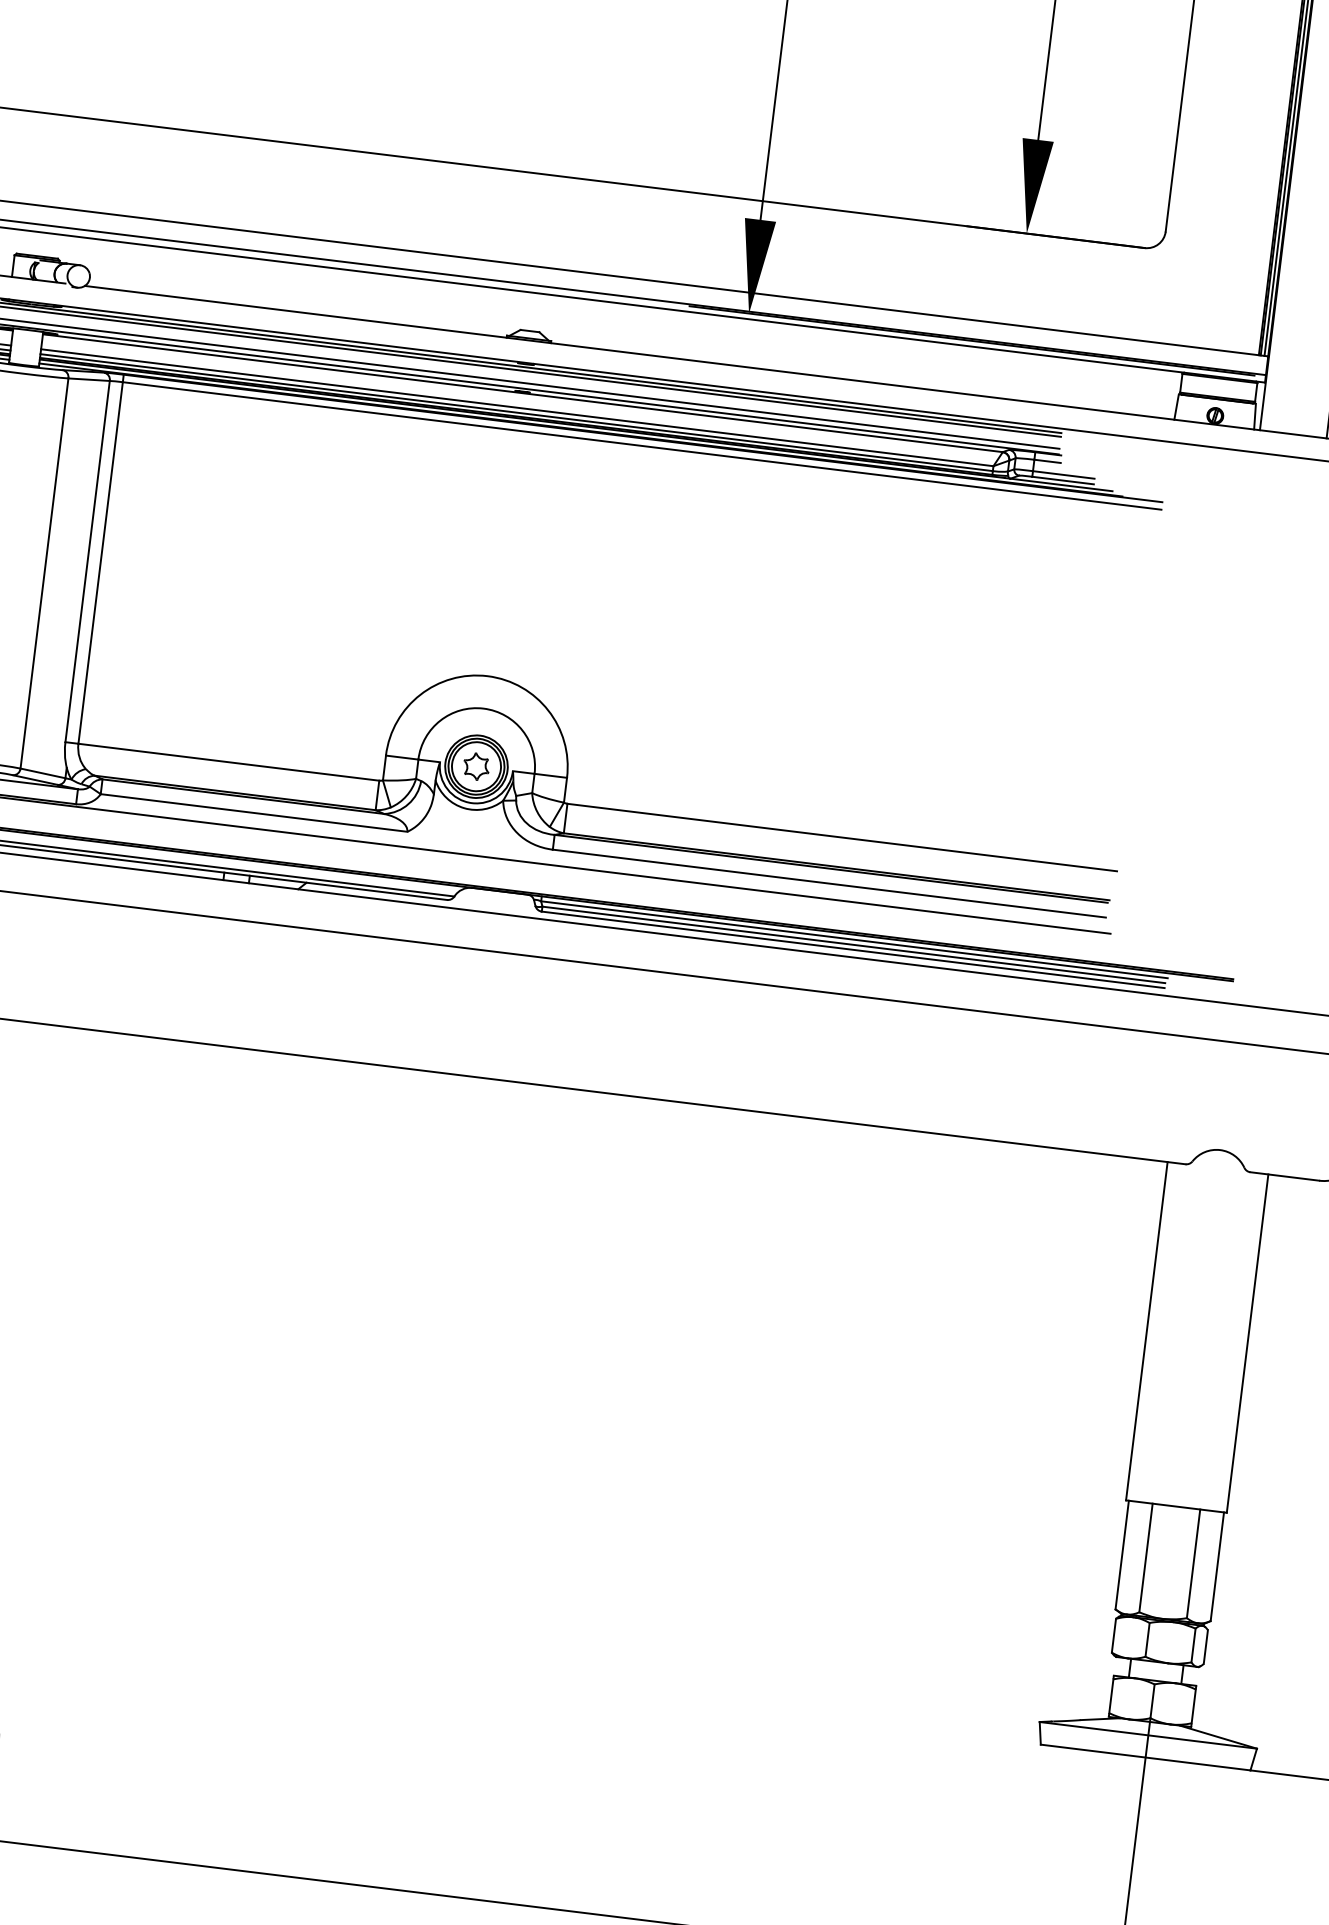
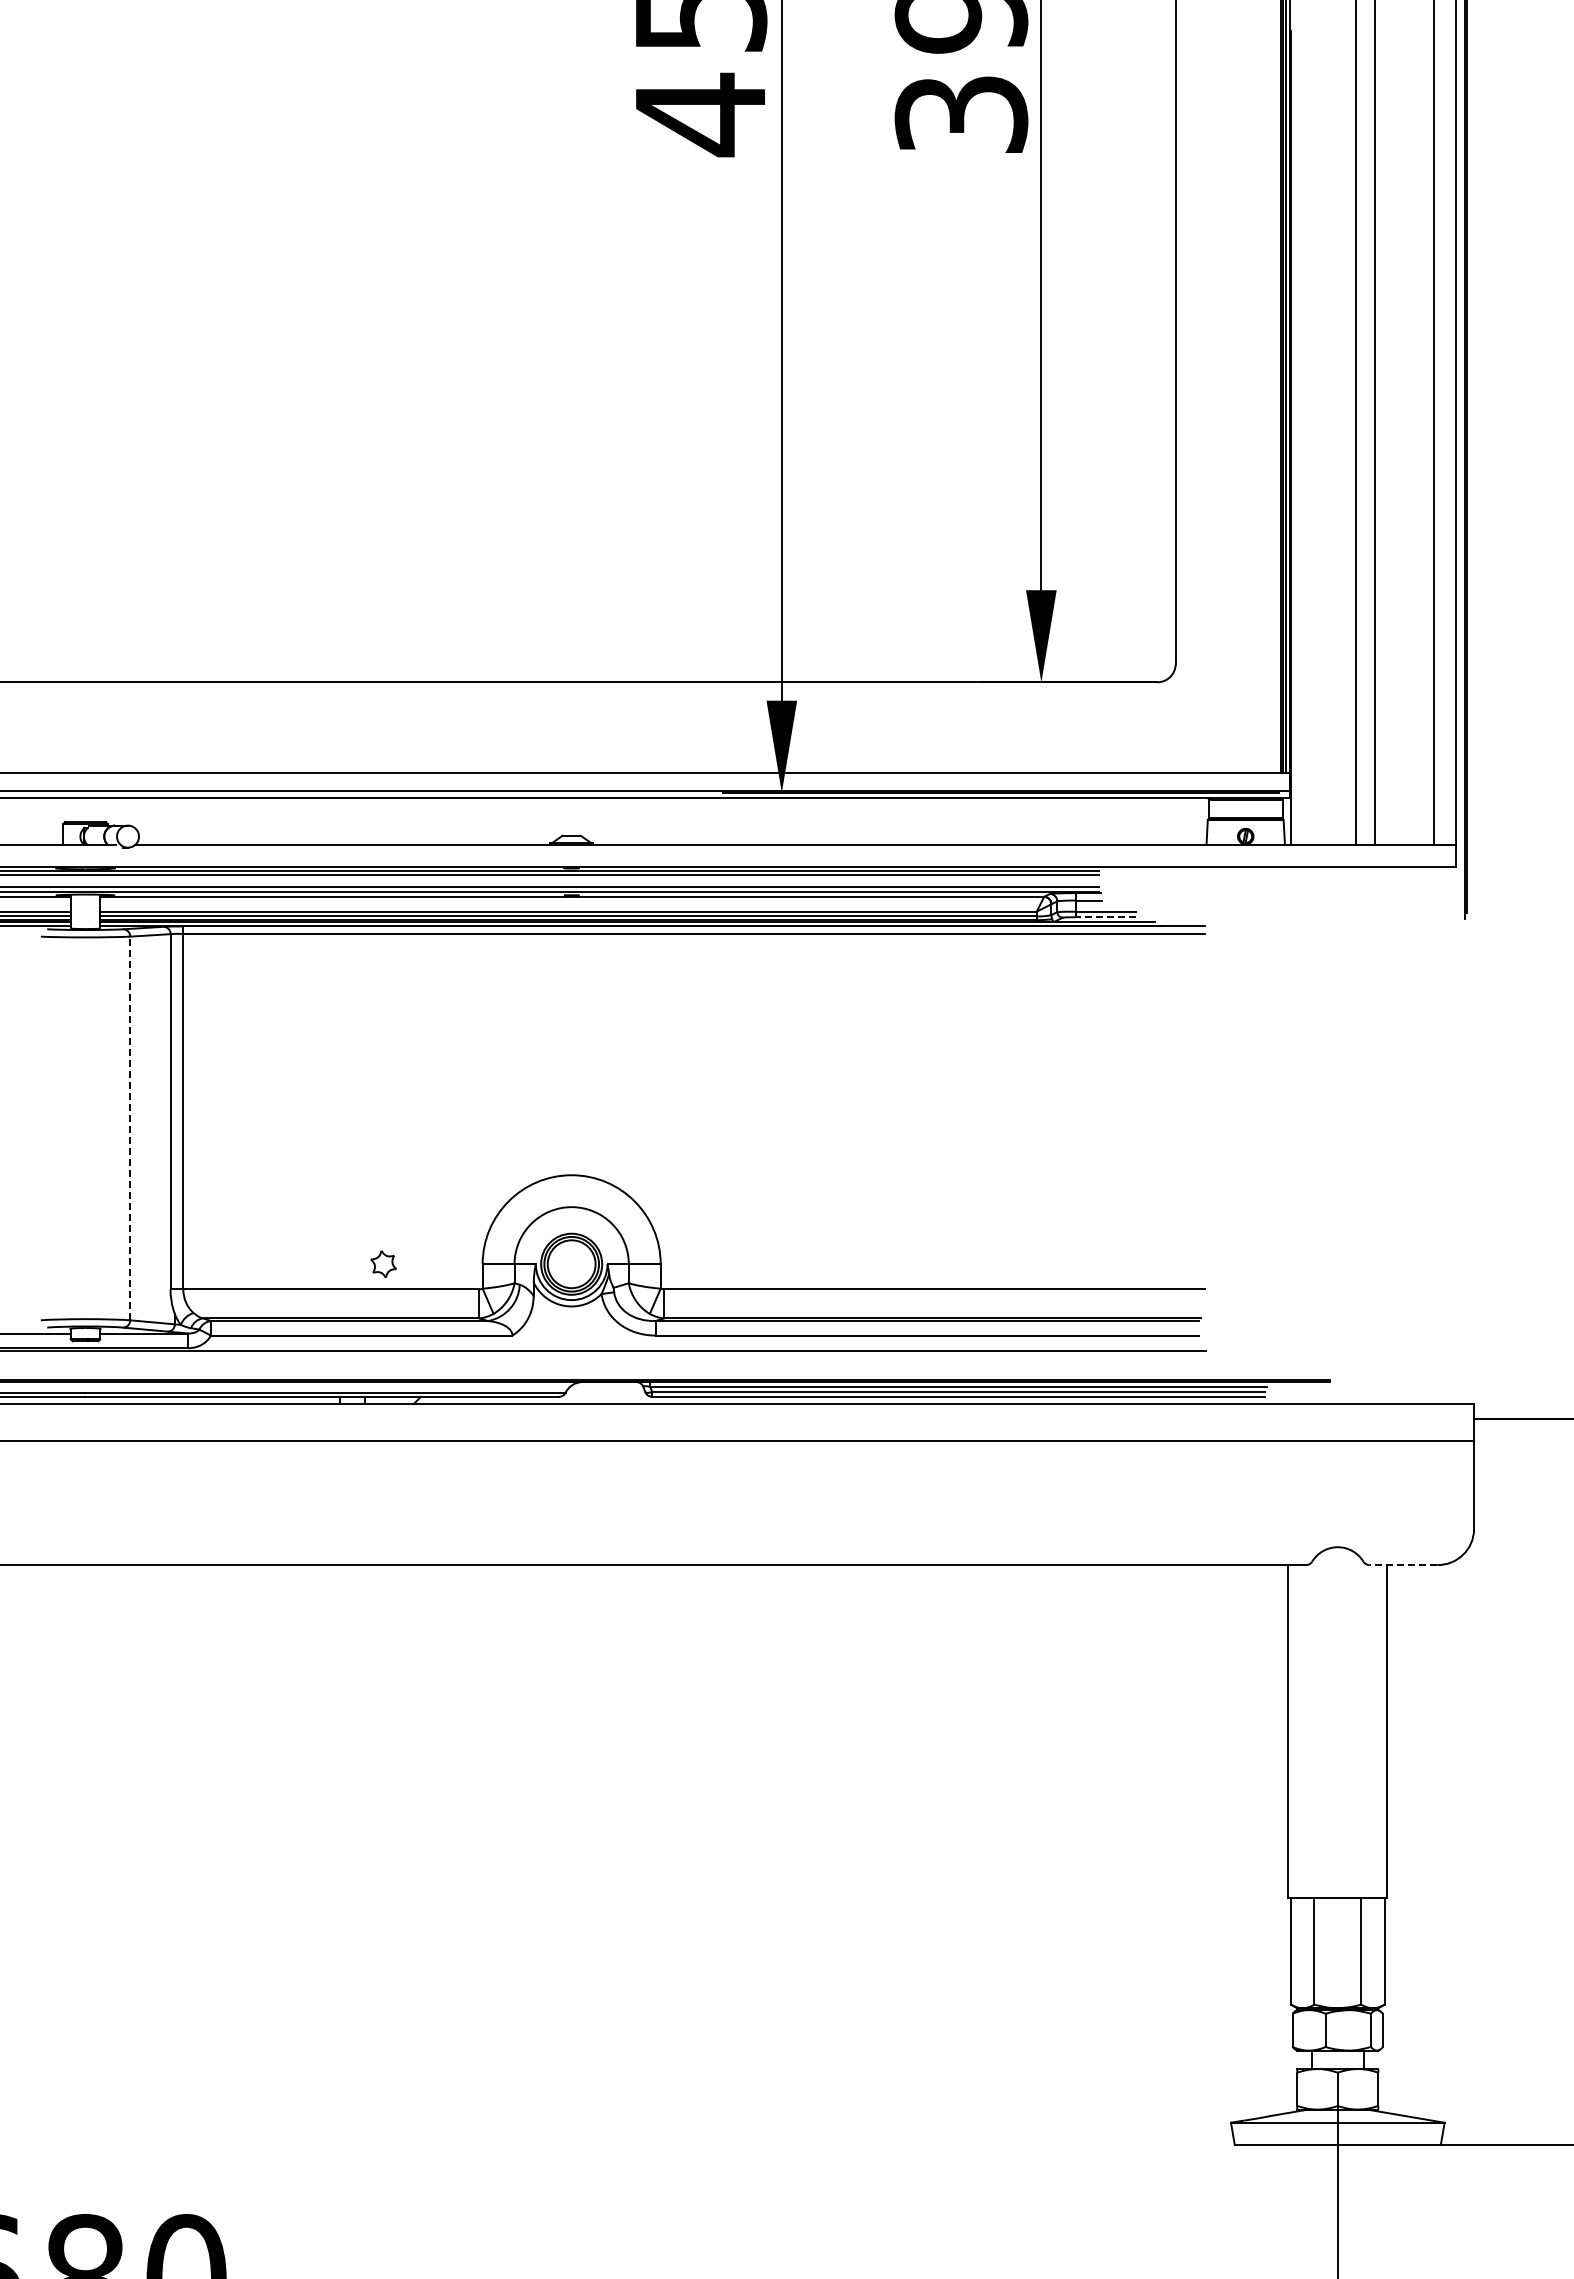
line: (1062, 480) -> (1105, 917), solid -> dashed
line: (44, 573) -> (130, 1128), solid -> dashed
part: (476, 765) -> (383, 1263), moved
line: (1284, 1176) -> (1403, 1565), solid -> dashed

